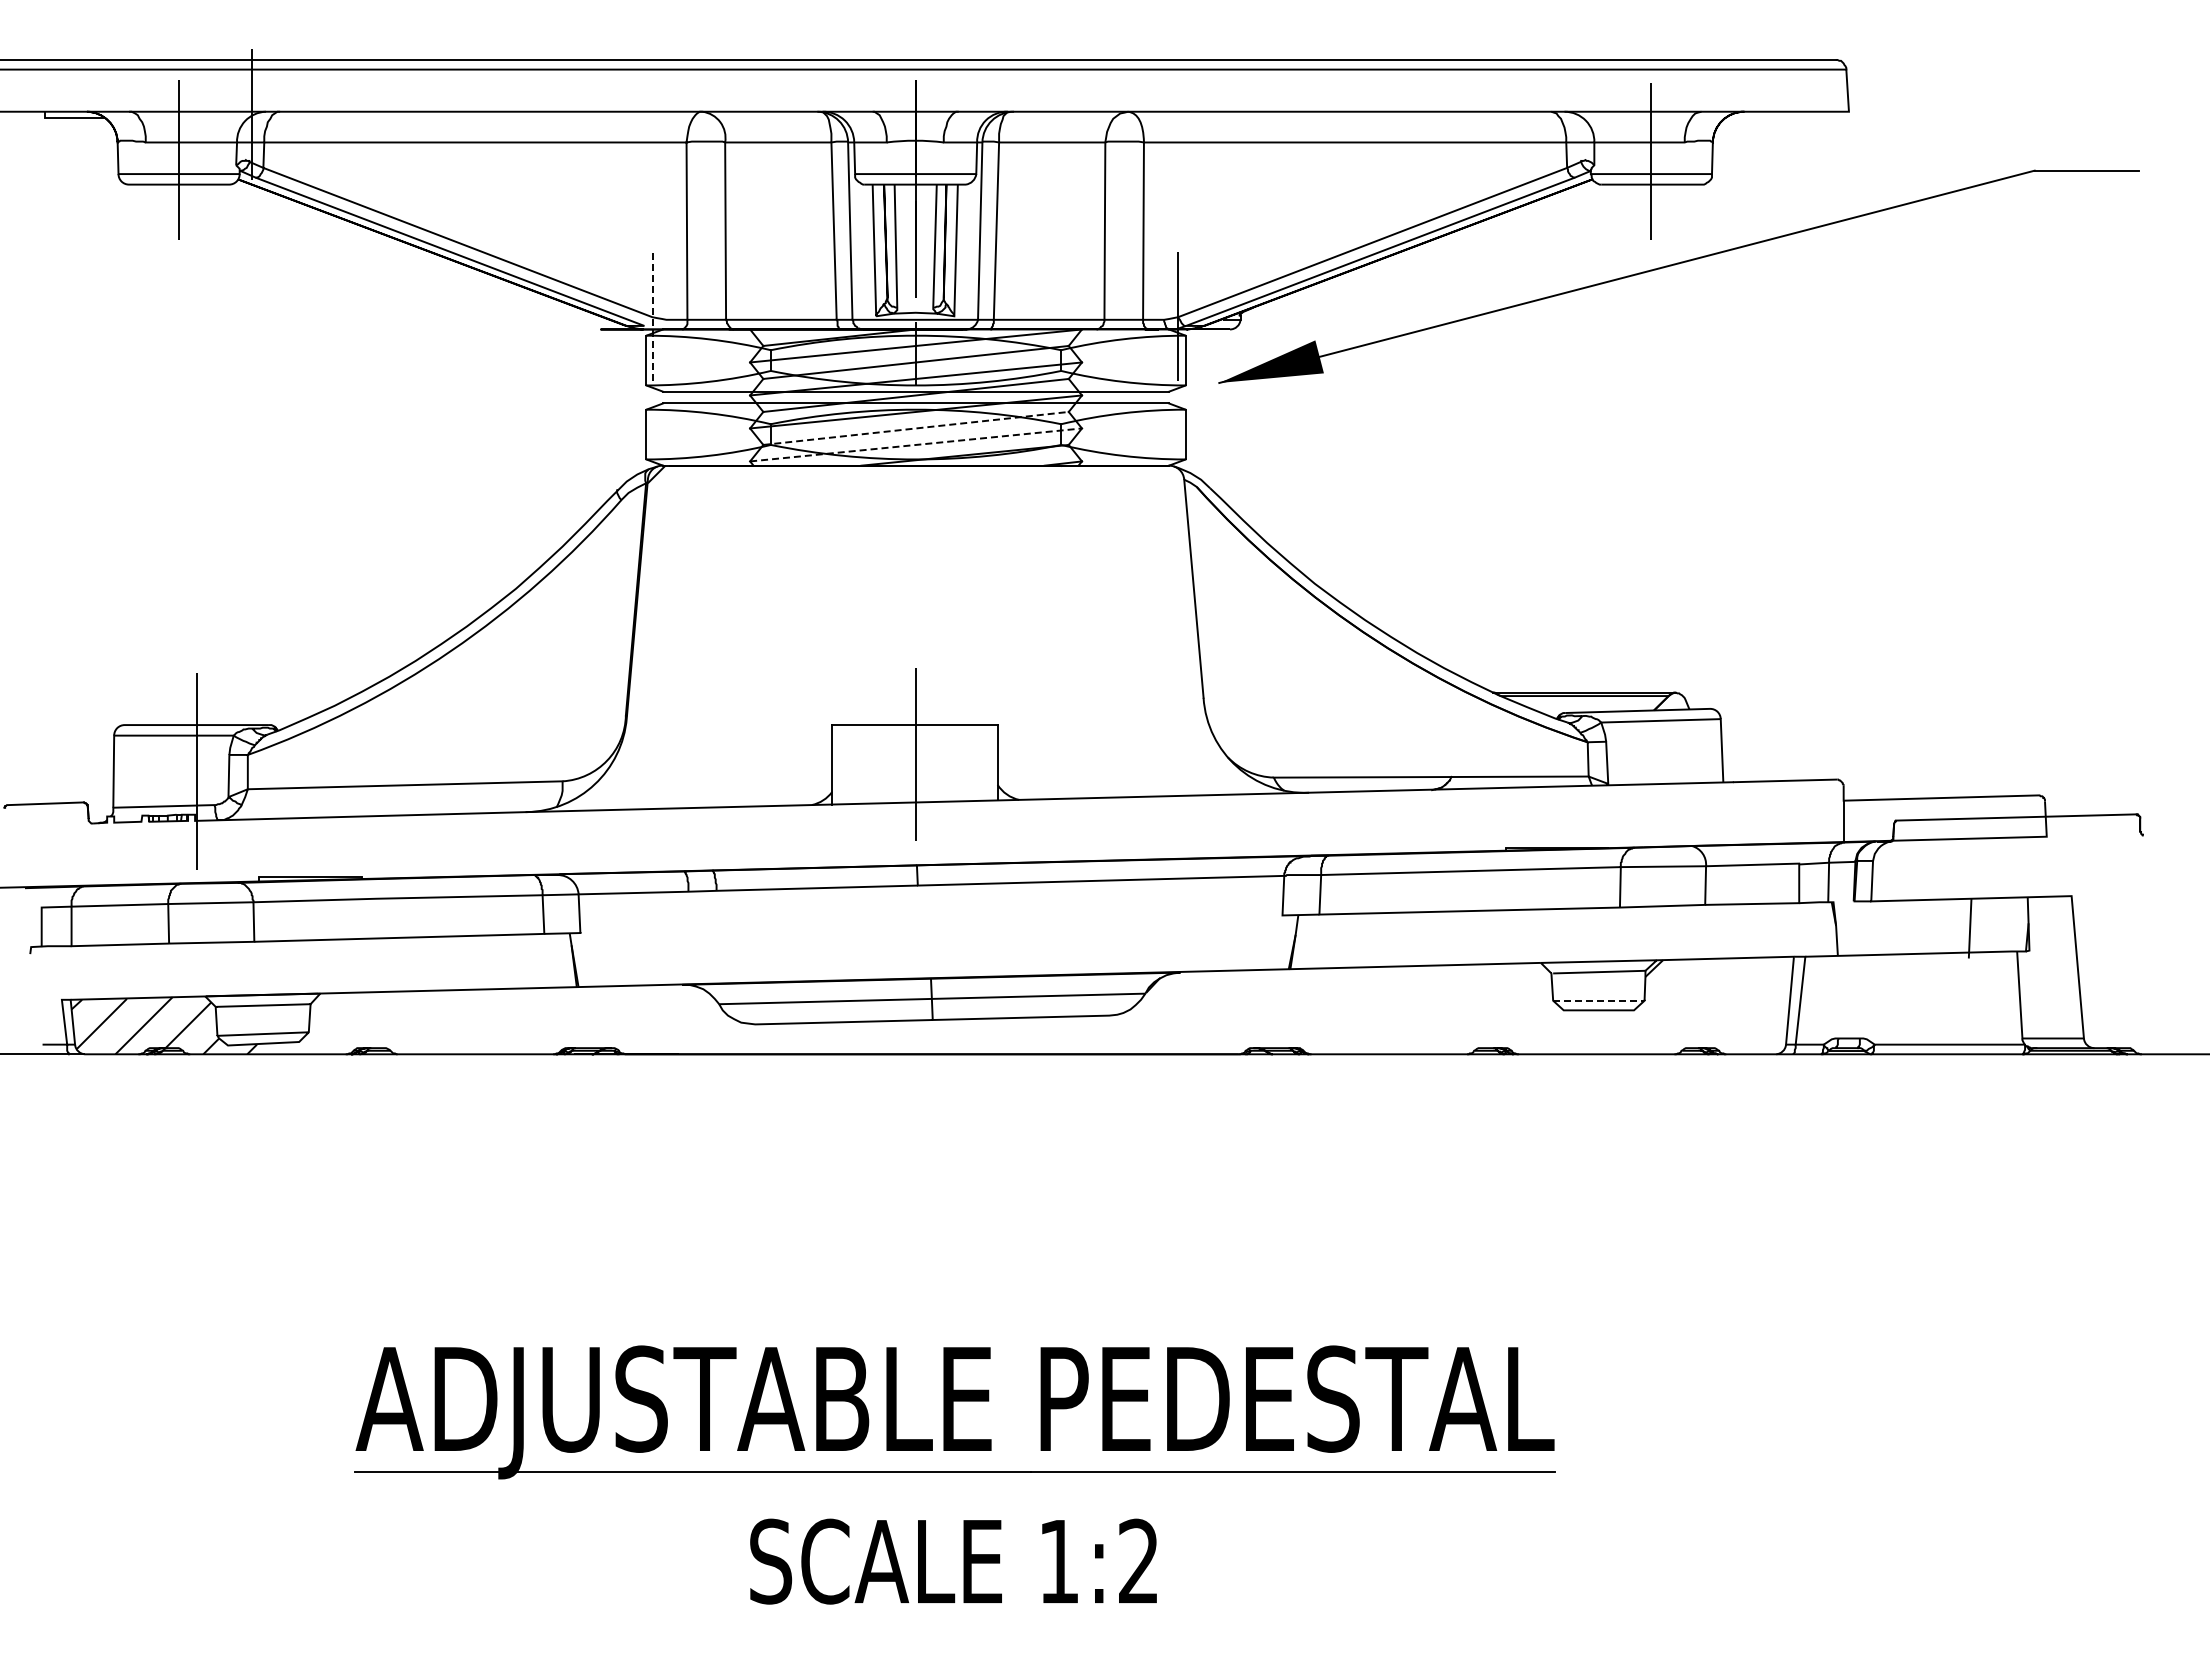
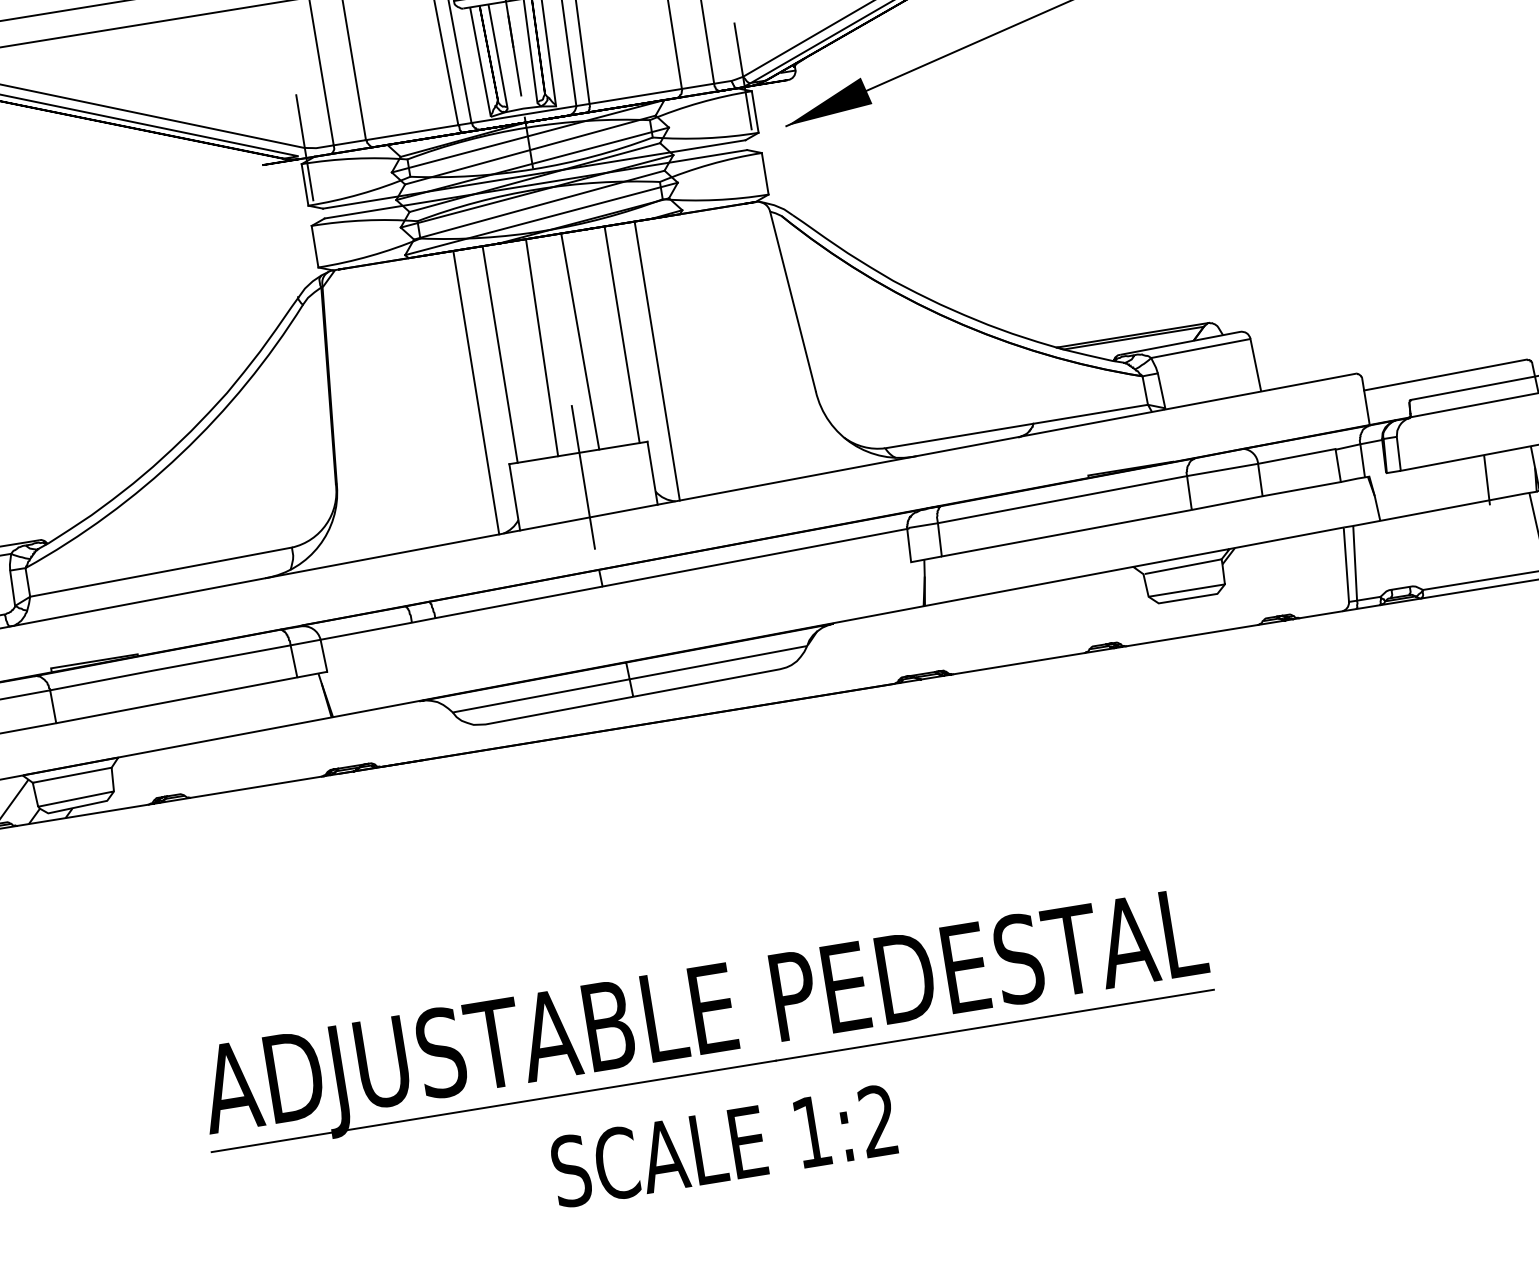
line: (653, 317) -> (305, 148), dashed -> solid
line: (916, 428) -> (539, 205), dashed -> solid
line: (916, 444) -> (541, 218), dashed -> solid
line: (842, 595) -> (500, 354), added
line: (892, 595) -> (542, 347), added
line: (937, 595) -> (579, 341), added
line: (988, 595) -> (622, 334), added
line: (1024, 632) -> (657, 360), added
line: (807, 635) -> (476, 392), added
line: (1597, 1000) -> (1185, 590), dashed -> solid

